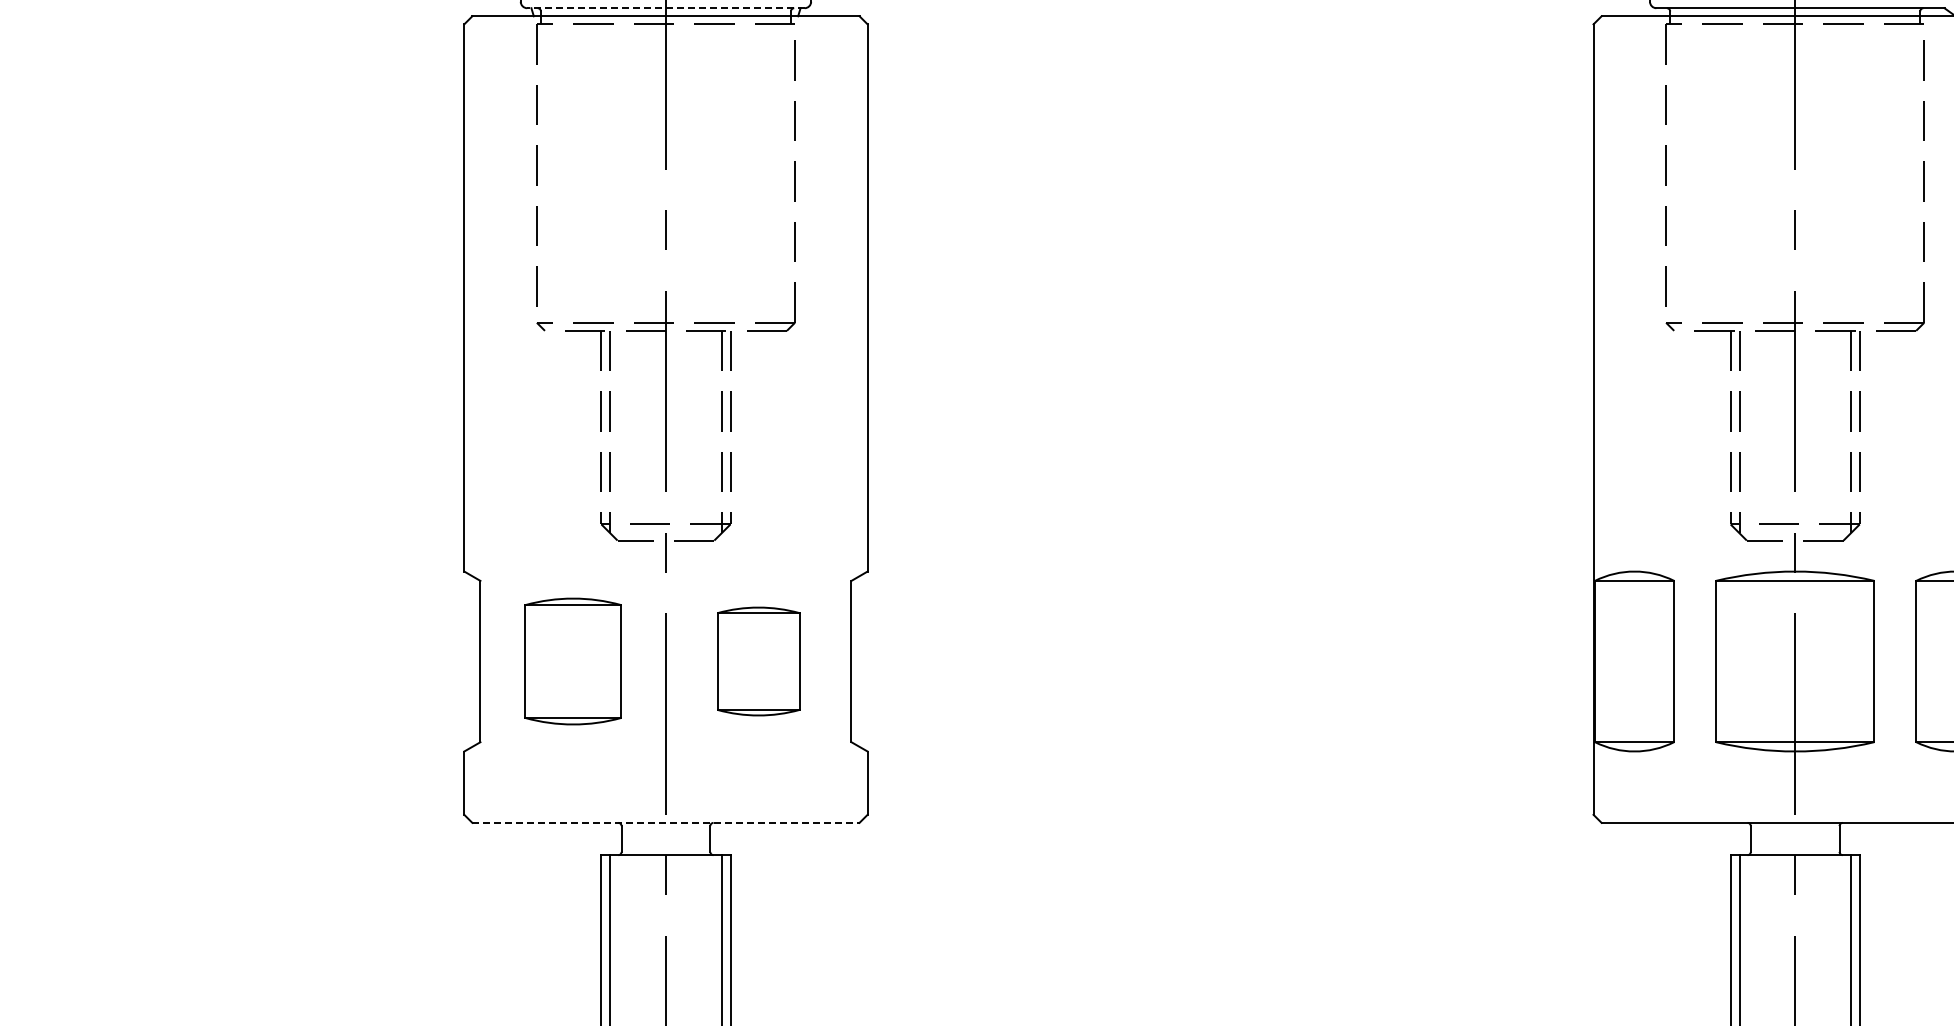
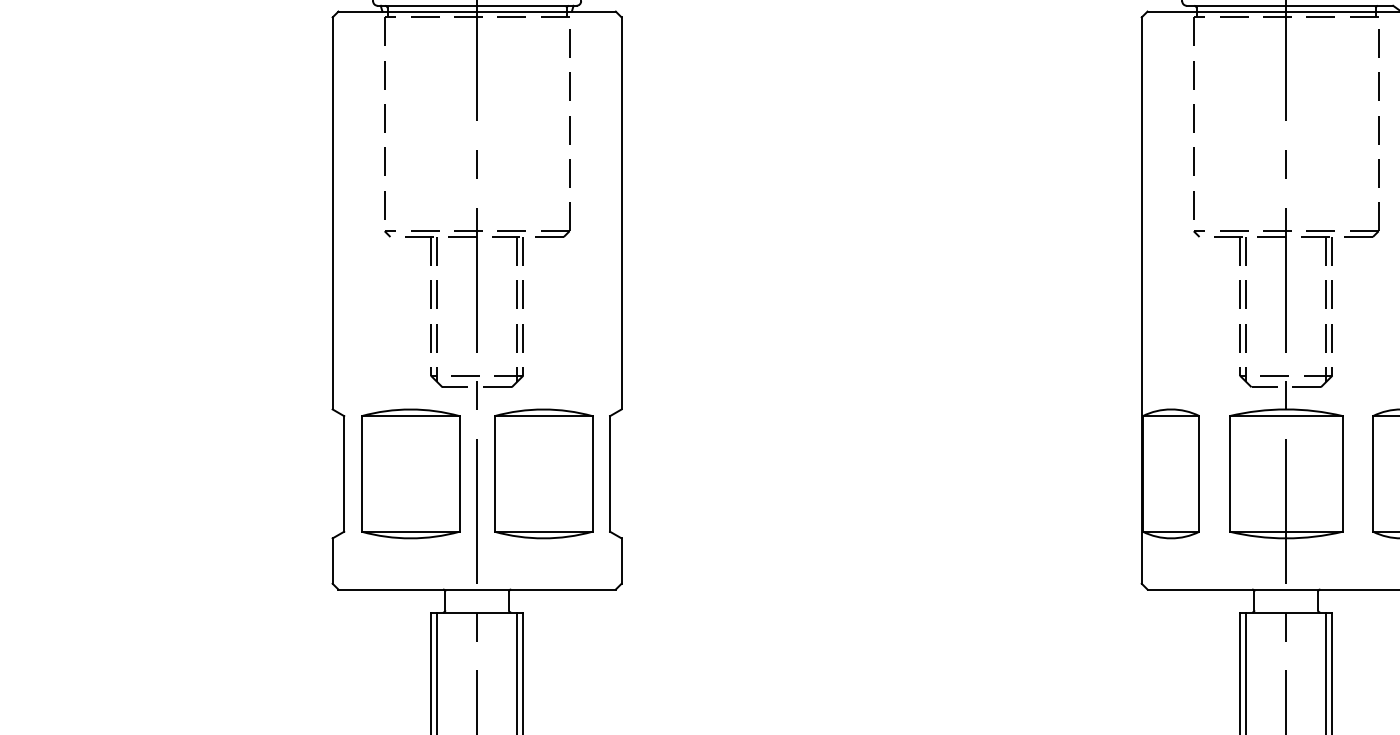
line: (665, 8) -> (476, 6), dashed -> solid
part: (573, 661) -> (410, 473), size x1.43
part: (758, 661) -> (543, 473), size x1.67
line: (665, 822) -> (476, 589), dashed -> solid

